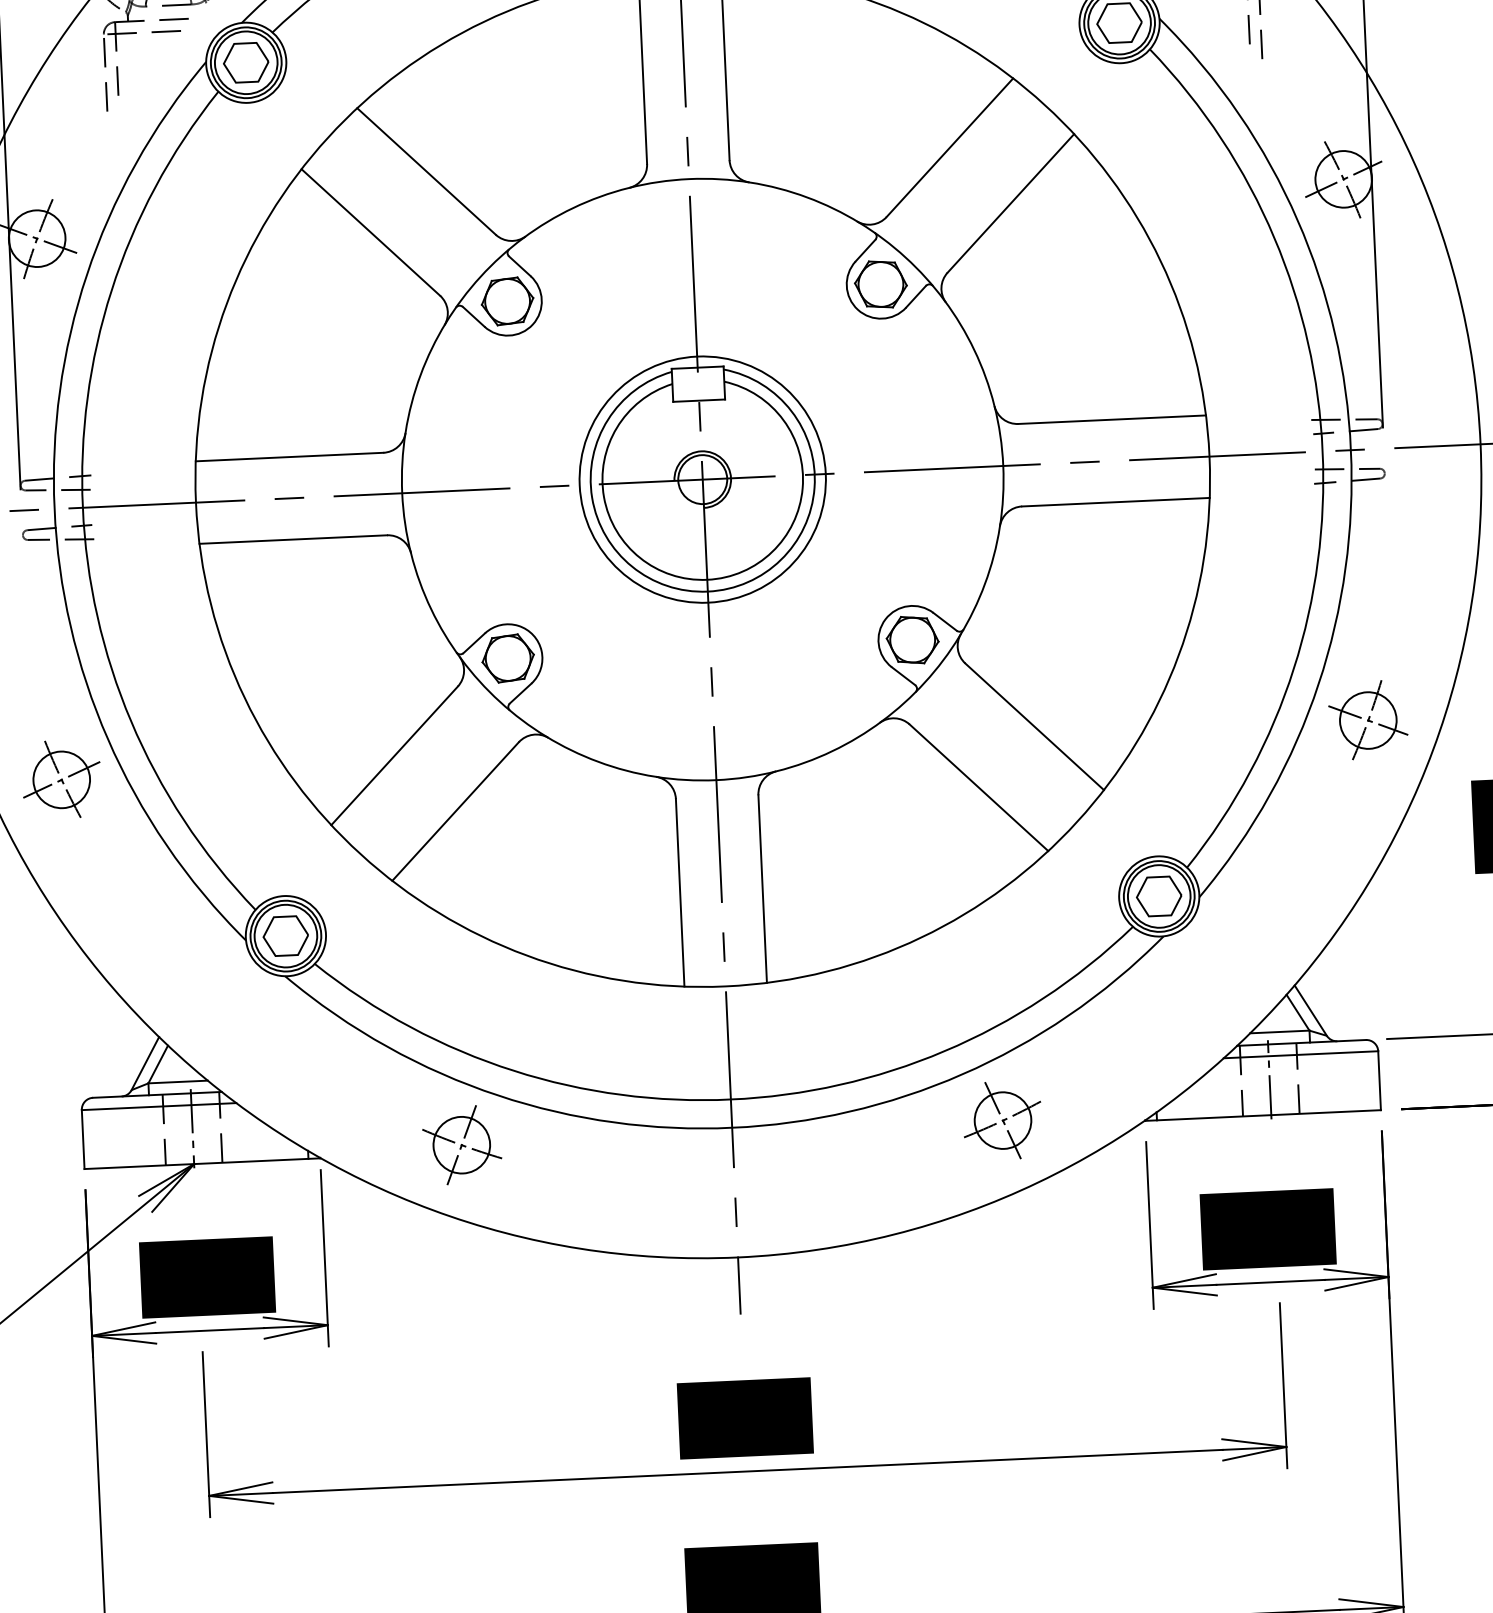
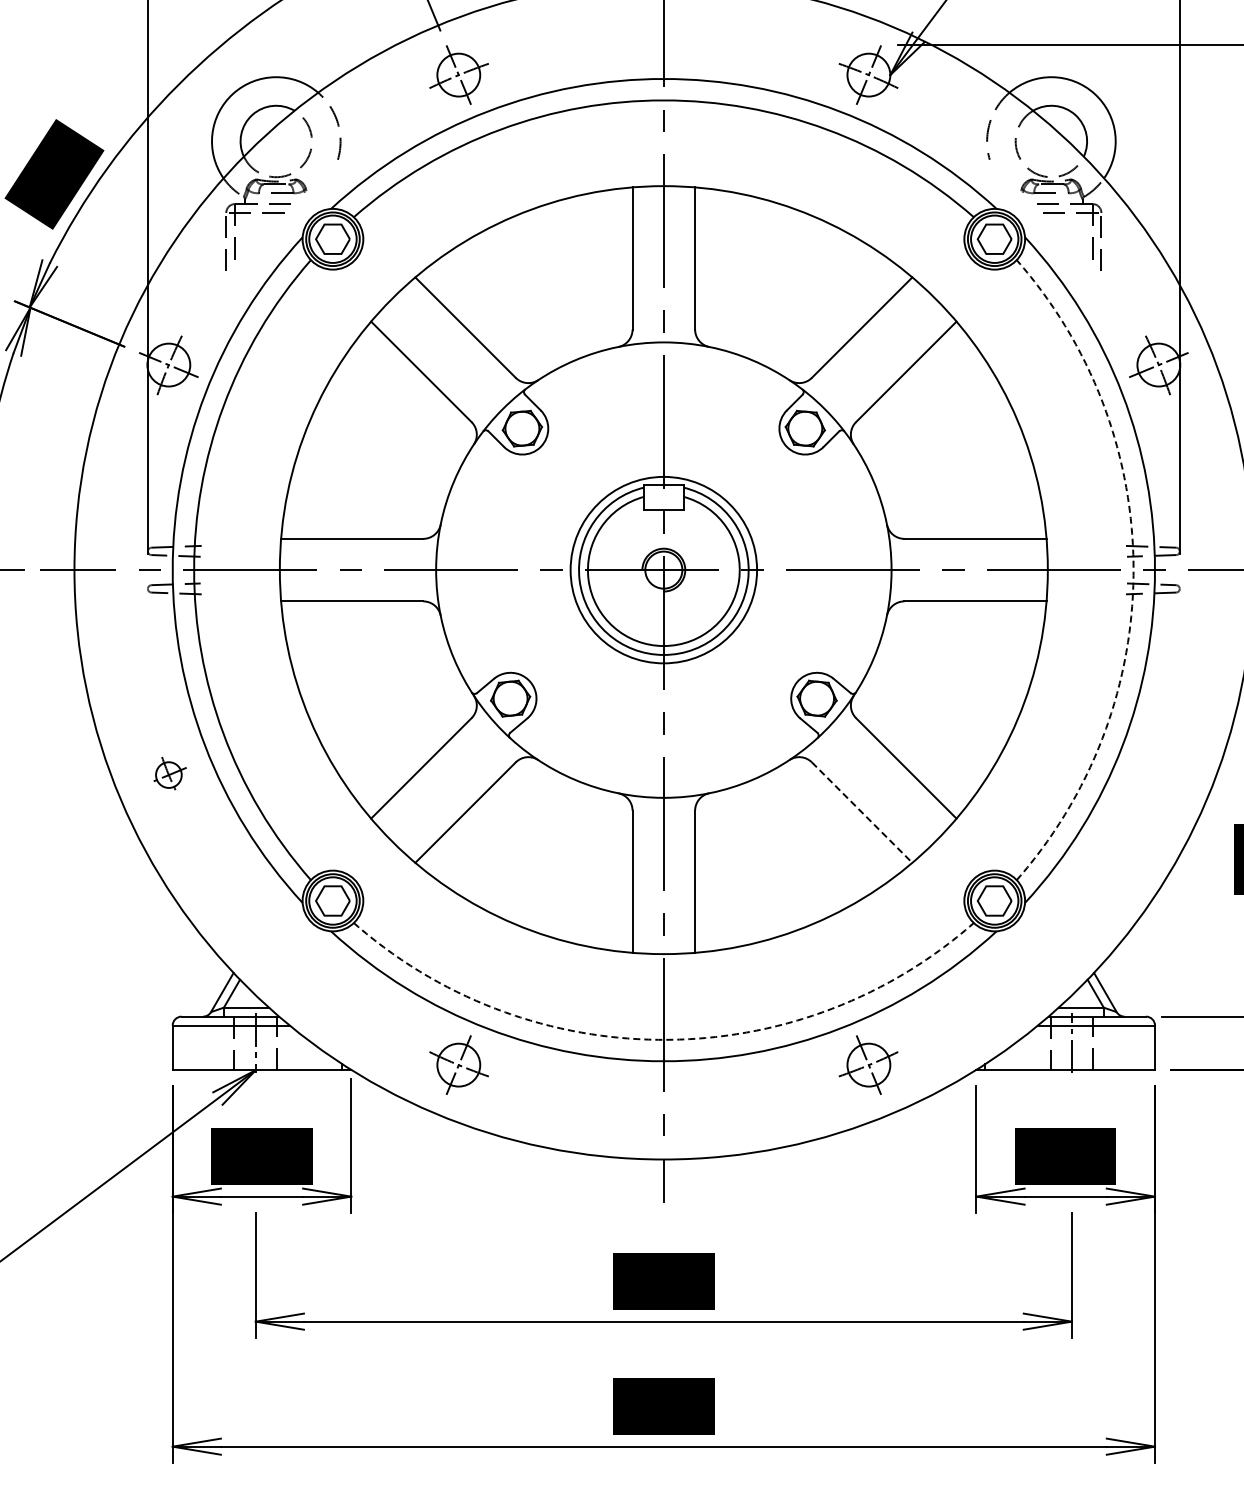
arc: (1322, 451) -> (1133, 570), solid -> dashed
part: (1367, 719) -> (1158, 774), removed
part: (61, 779) -> (168, 774), size x0.6
line: (979, 787) -> (862, 812), solid -> dashed
arc: (730, 1099) -> (663, 1039), solid -> dashed

